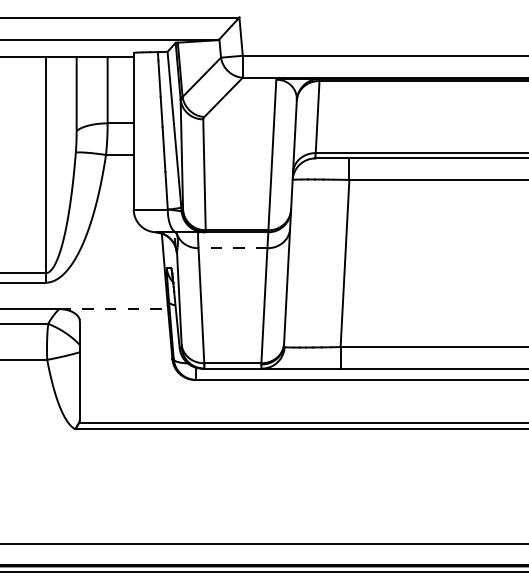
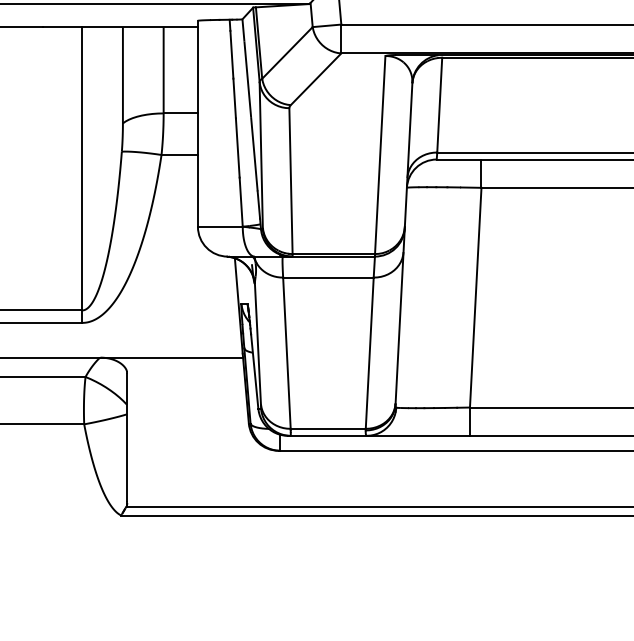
line: (232, 248) -> (327, 277), dashed -> solid
line: (114, 309) -> (172, 358), dashed -> solid

